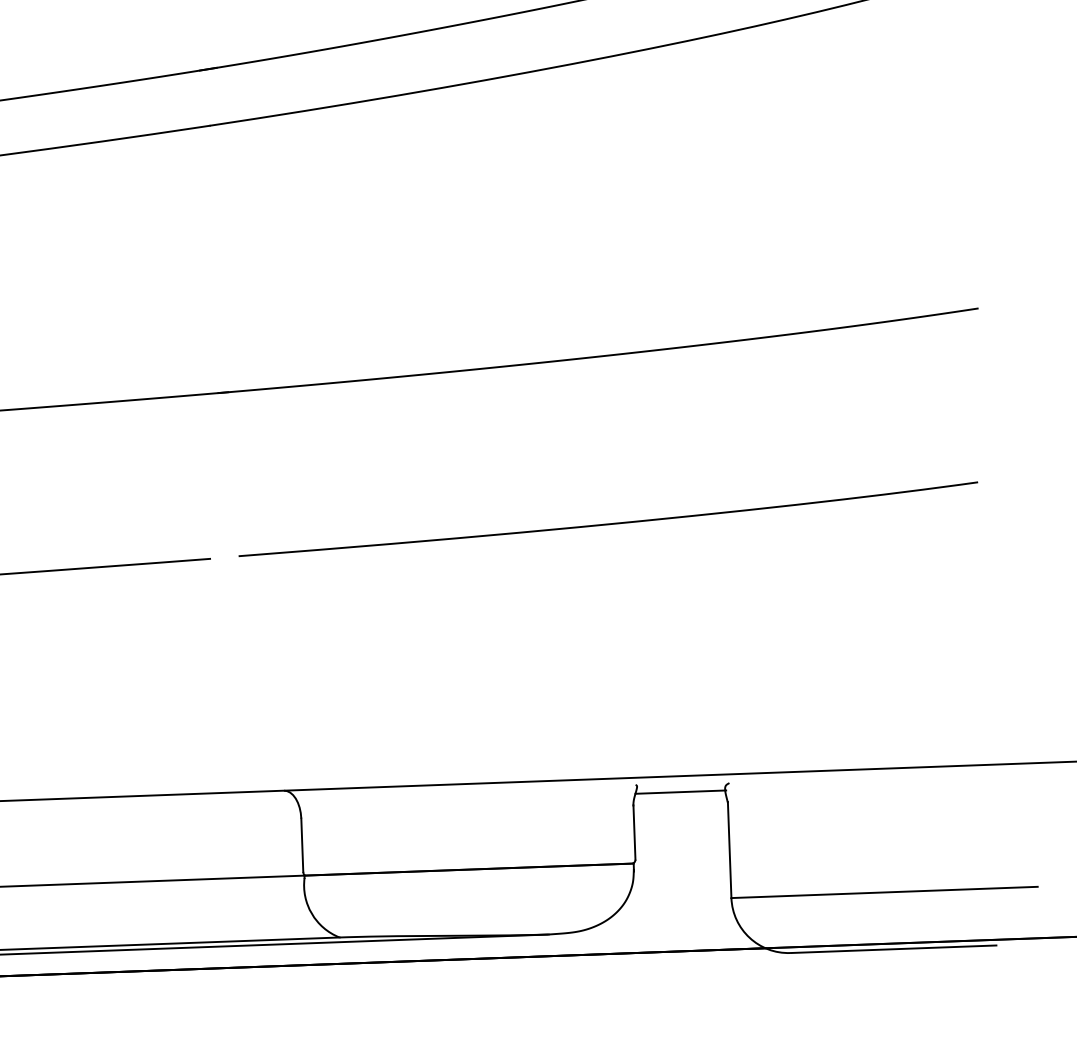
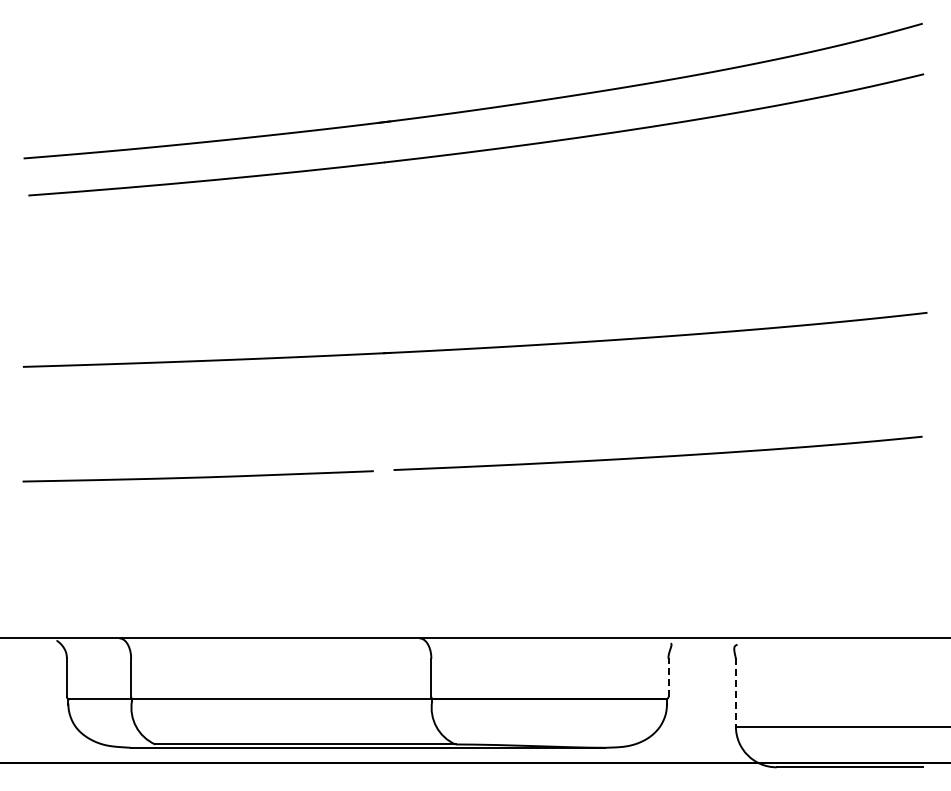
line: (680, 791) -> (702, 649), removed
line: (634, 831) -> (668, 676), solid -> dashed
line: (729, 850) -> (735, 692), solid -> dashed

